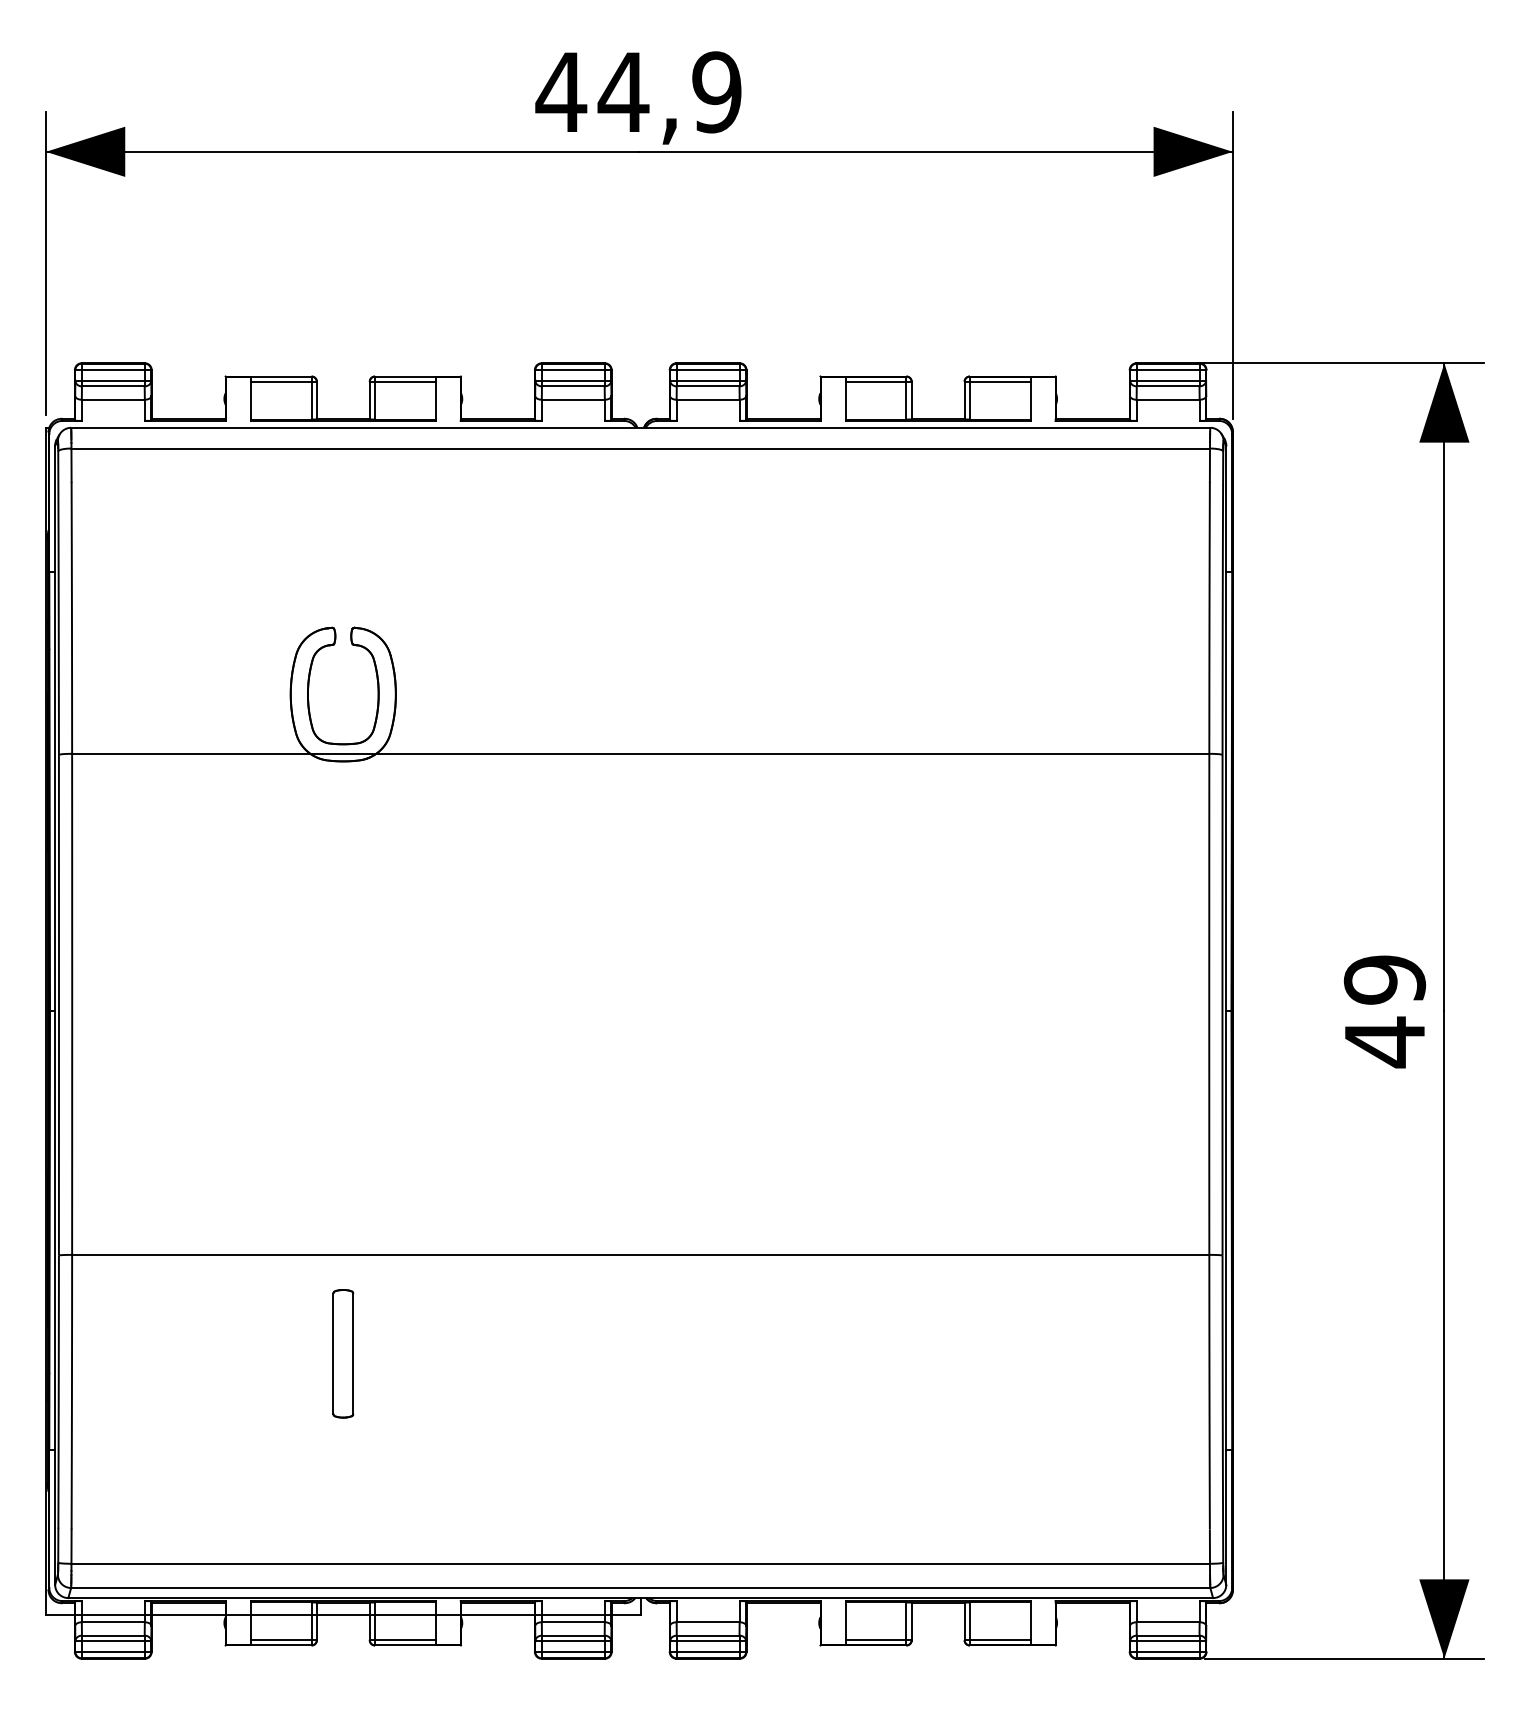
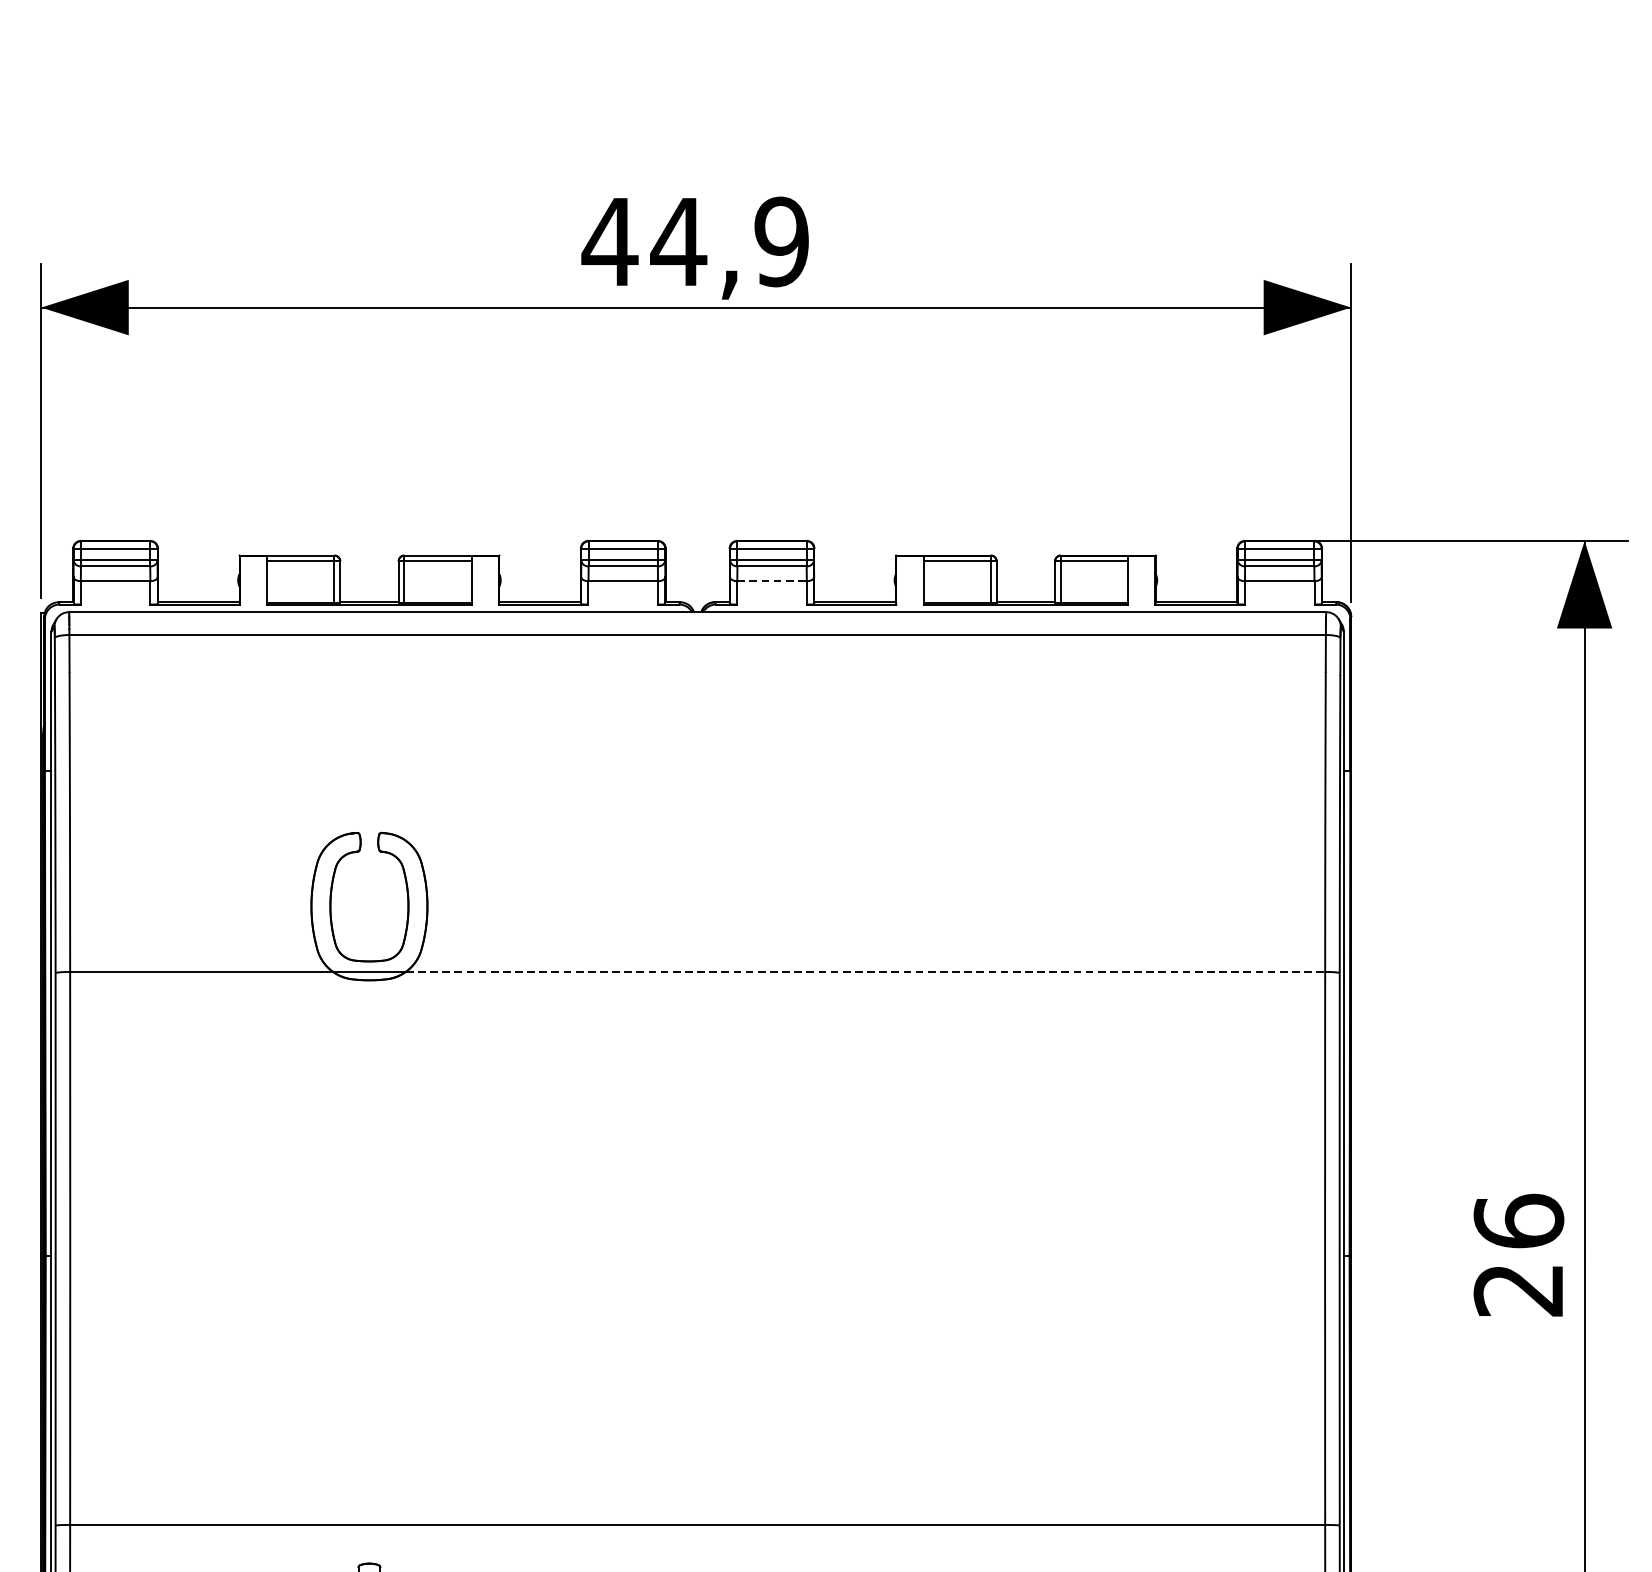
line: (708, 399) -> (772, 580), solid -> dashed
line: (792, 753) -> (865, 971), solid -> dashed
text: (1384, 1011) -> (1518, 1256), 49 -> 26

